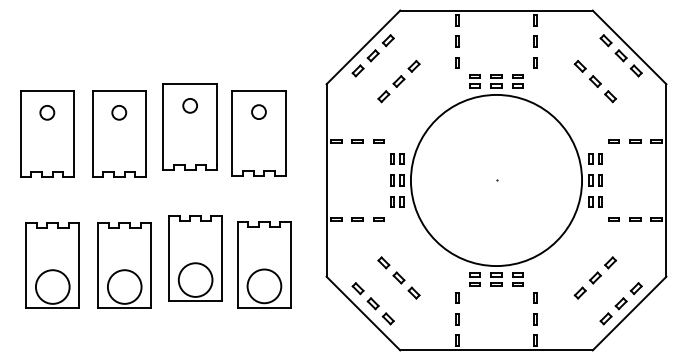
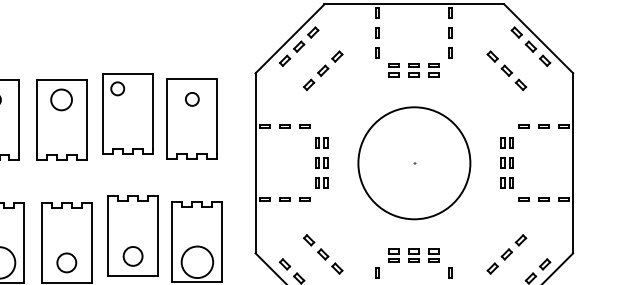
circle: (189, 105) -> (117, 88), moved
circle: (119, 112) -> (61, 99), size x1.6
circle: (496, 180) -> (414, 163), size x0.7
circle: (195, 279) -> (132, 255), size x0.6
circle: (124, 286) -> (66, 262), size x0.6

